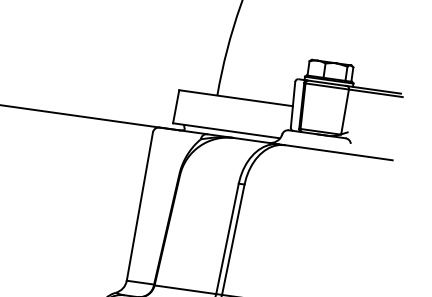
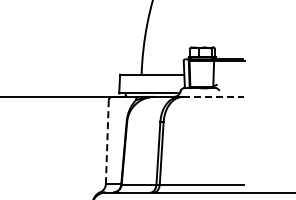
line: (339, 152) -> (213, 96), solid -> dashed
line: (140, 207) -> (107, 142), solid -> dashed

